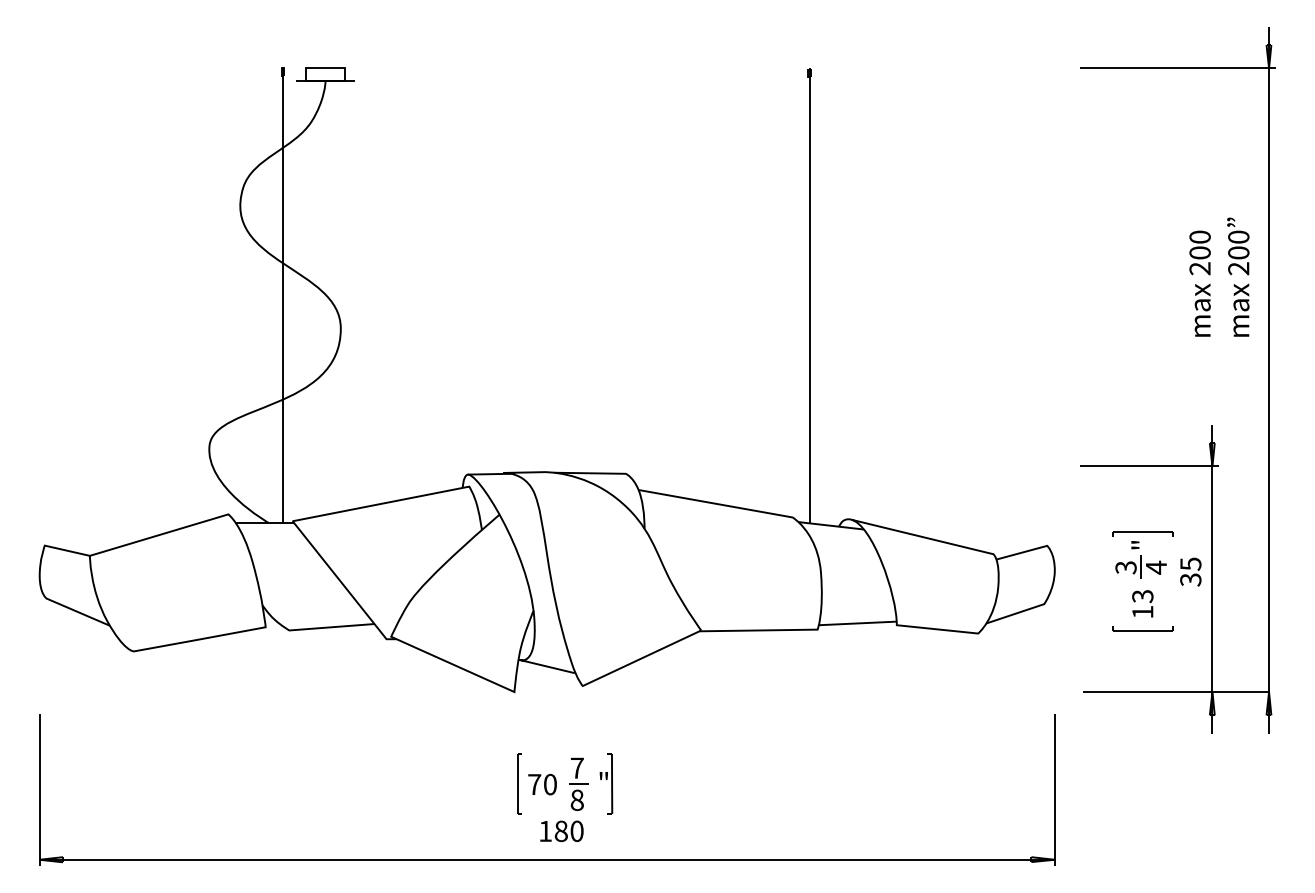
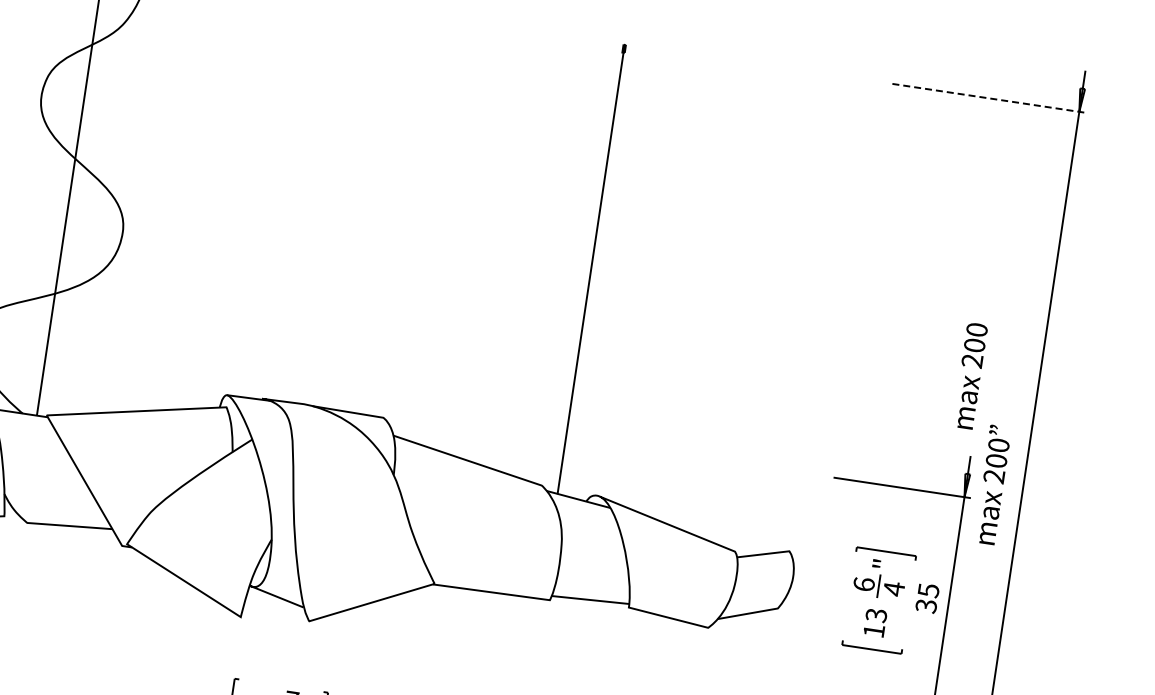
line: (1177, 68) -> (988, 98), solid -> dashed
text: (1238, 276) -> (992, 484), moved
text: (1199, 283) -> (969, 375), moved
text: (1125, 567) -> (863, 584), 3 -> 6

